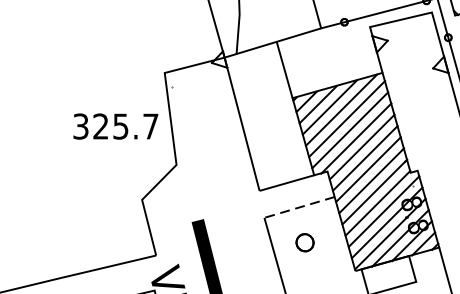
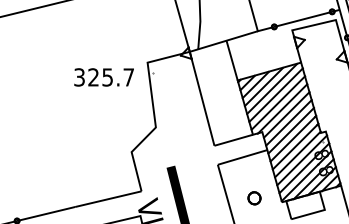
text: (114, 126) -> (103, 77), moved
line: (299, 207) -> (242, 157), dashed -> solid
part: (305, 242) -> (254, 198), moved

